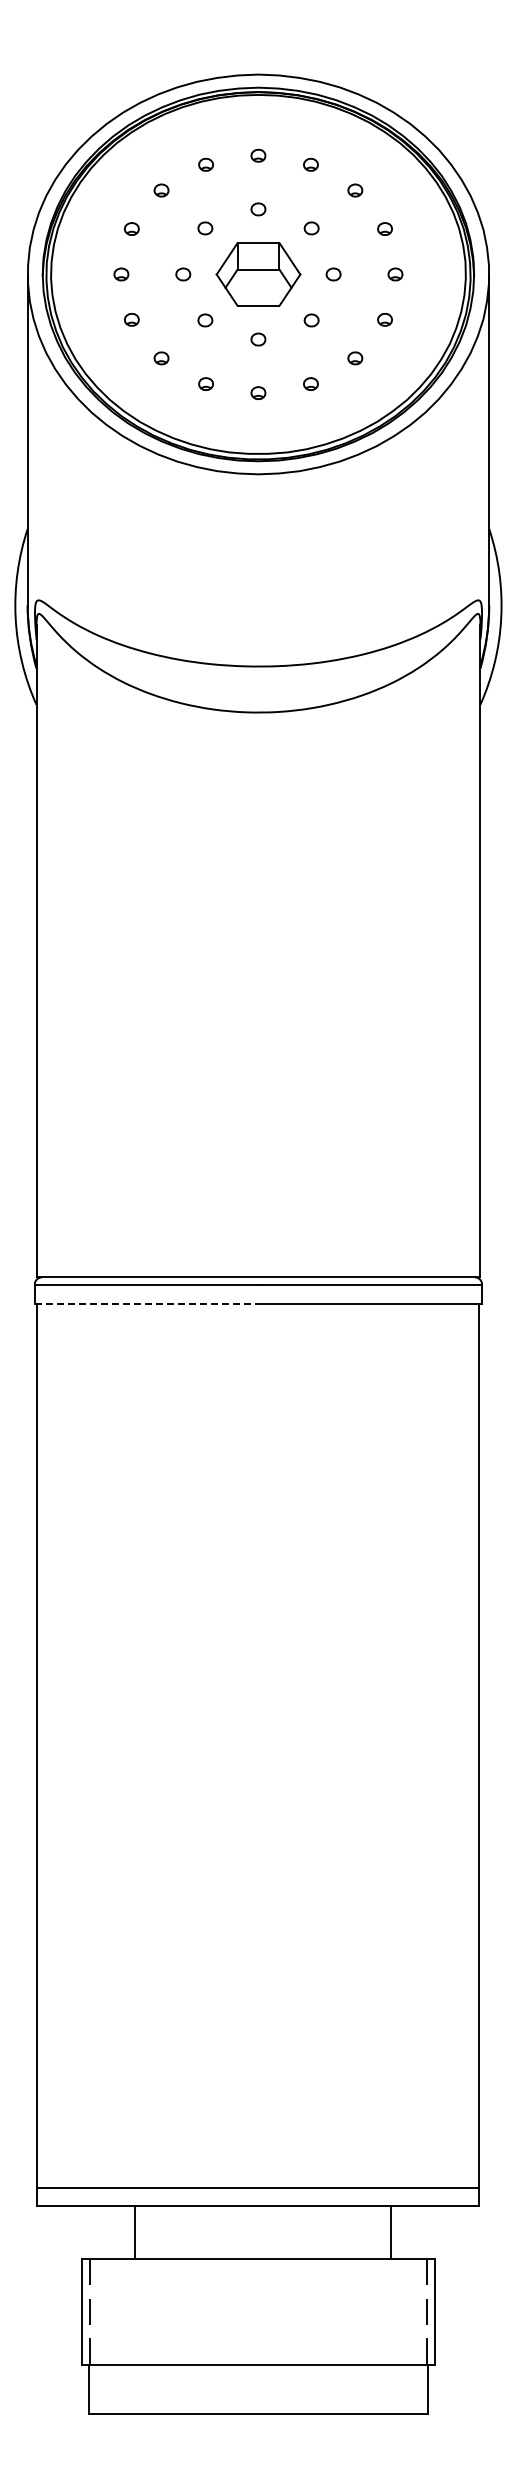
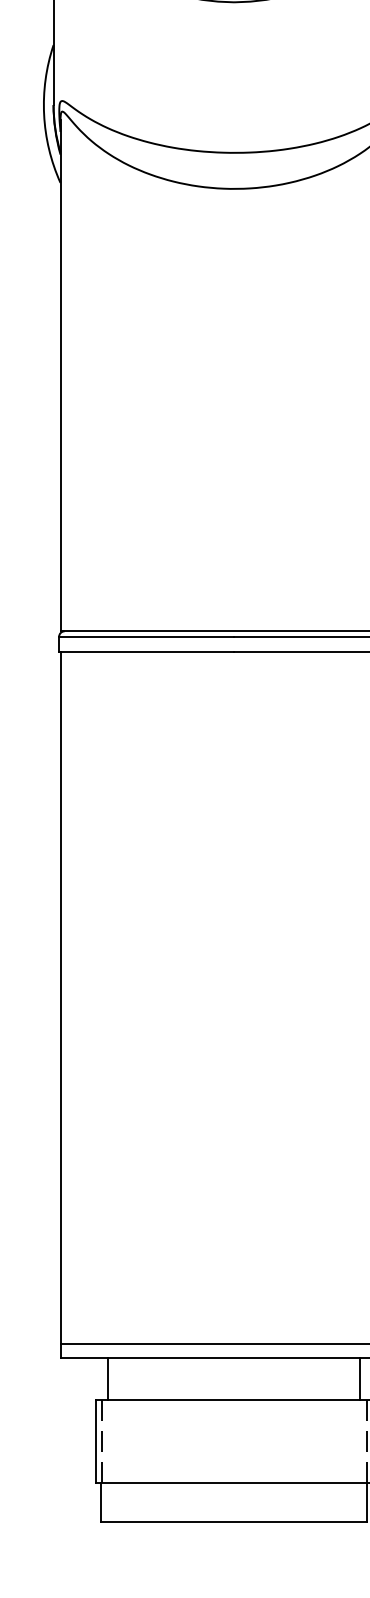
line: (146, 1303) -> (146, 651), dashed -> solid
line: (134, 2231) -> (108, 1378), moved
line: (391, 2231) -> (360, 1378), moved

